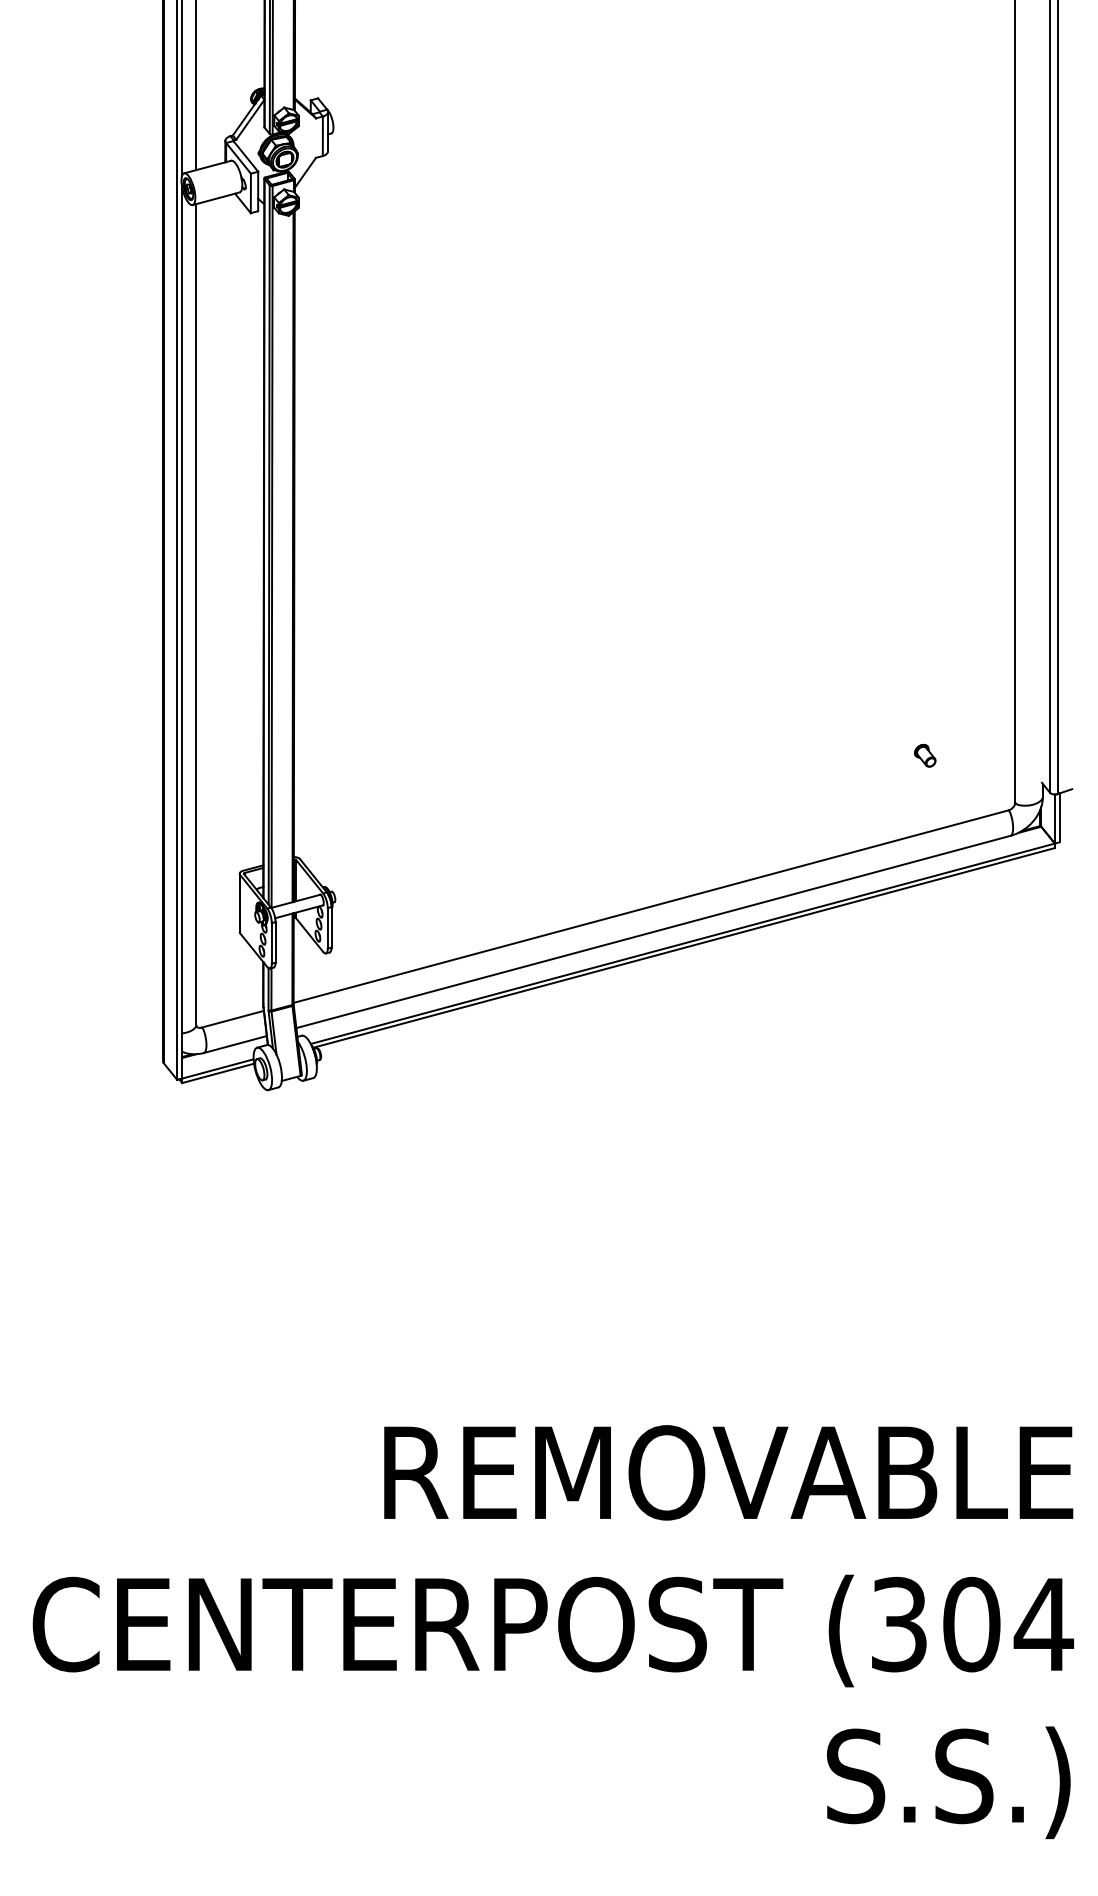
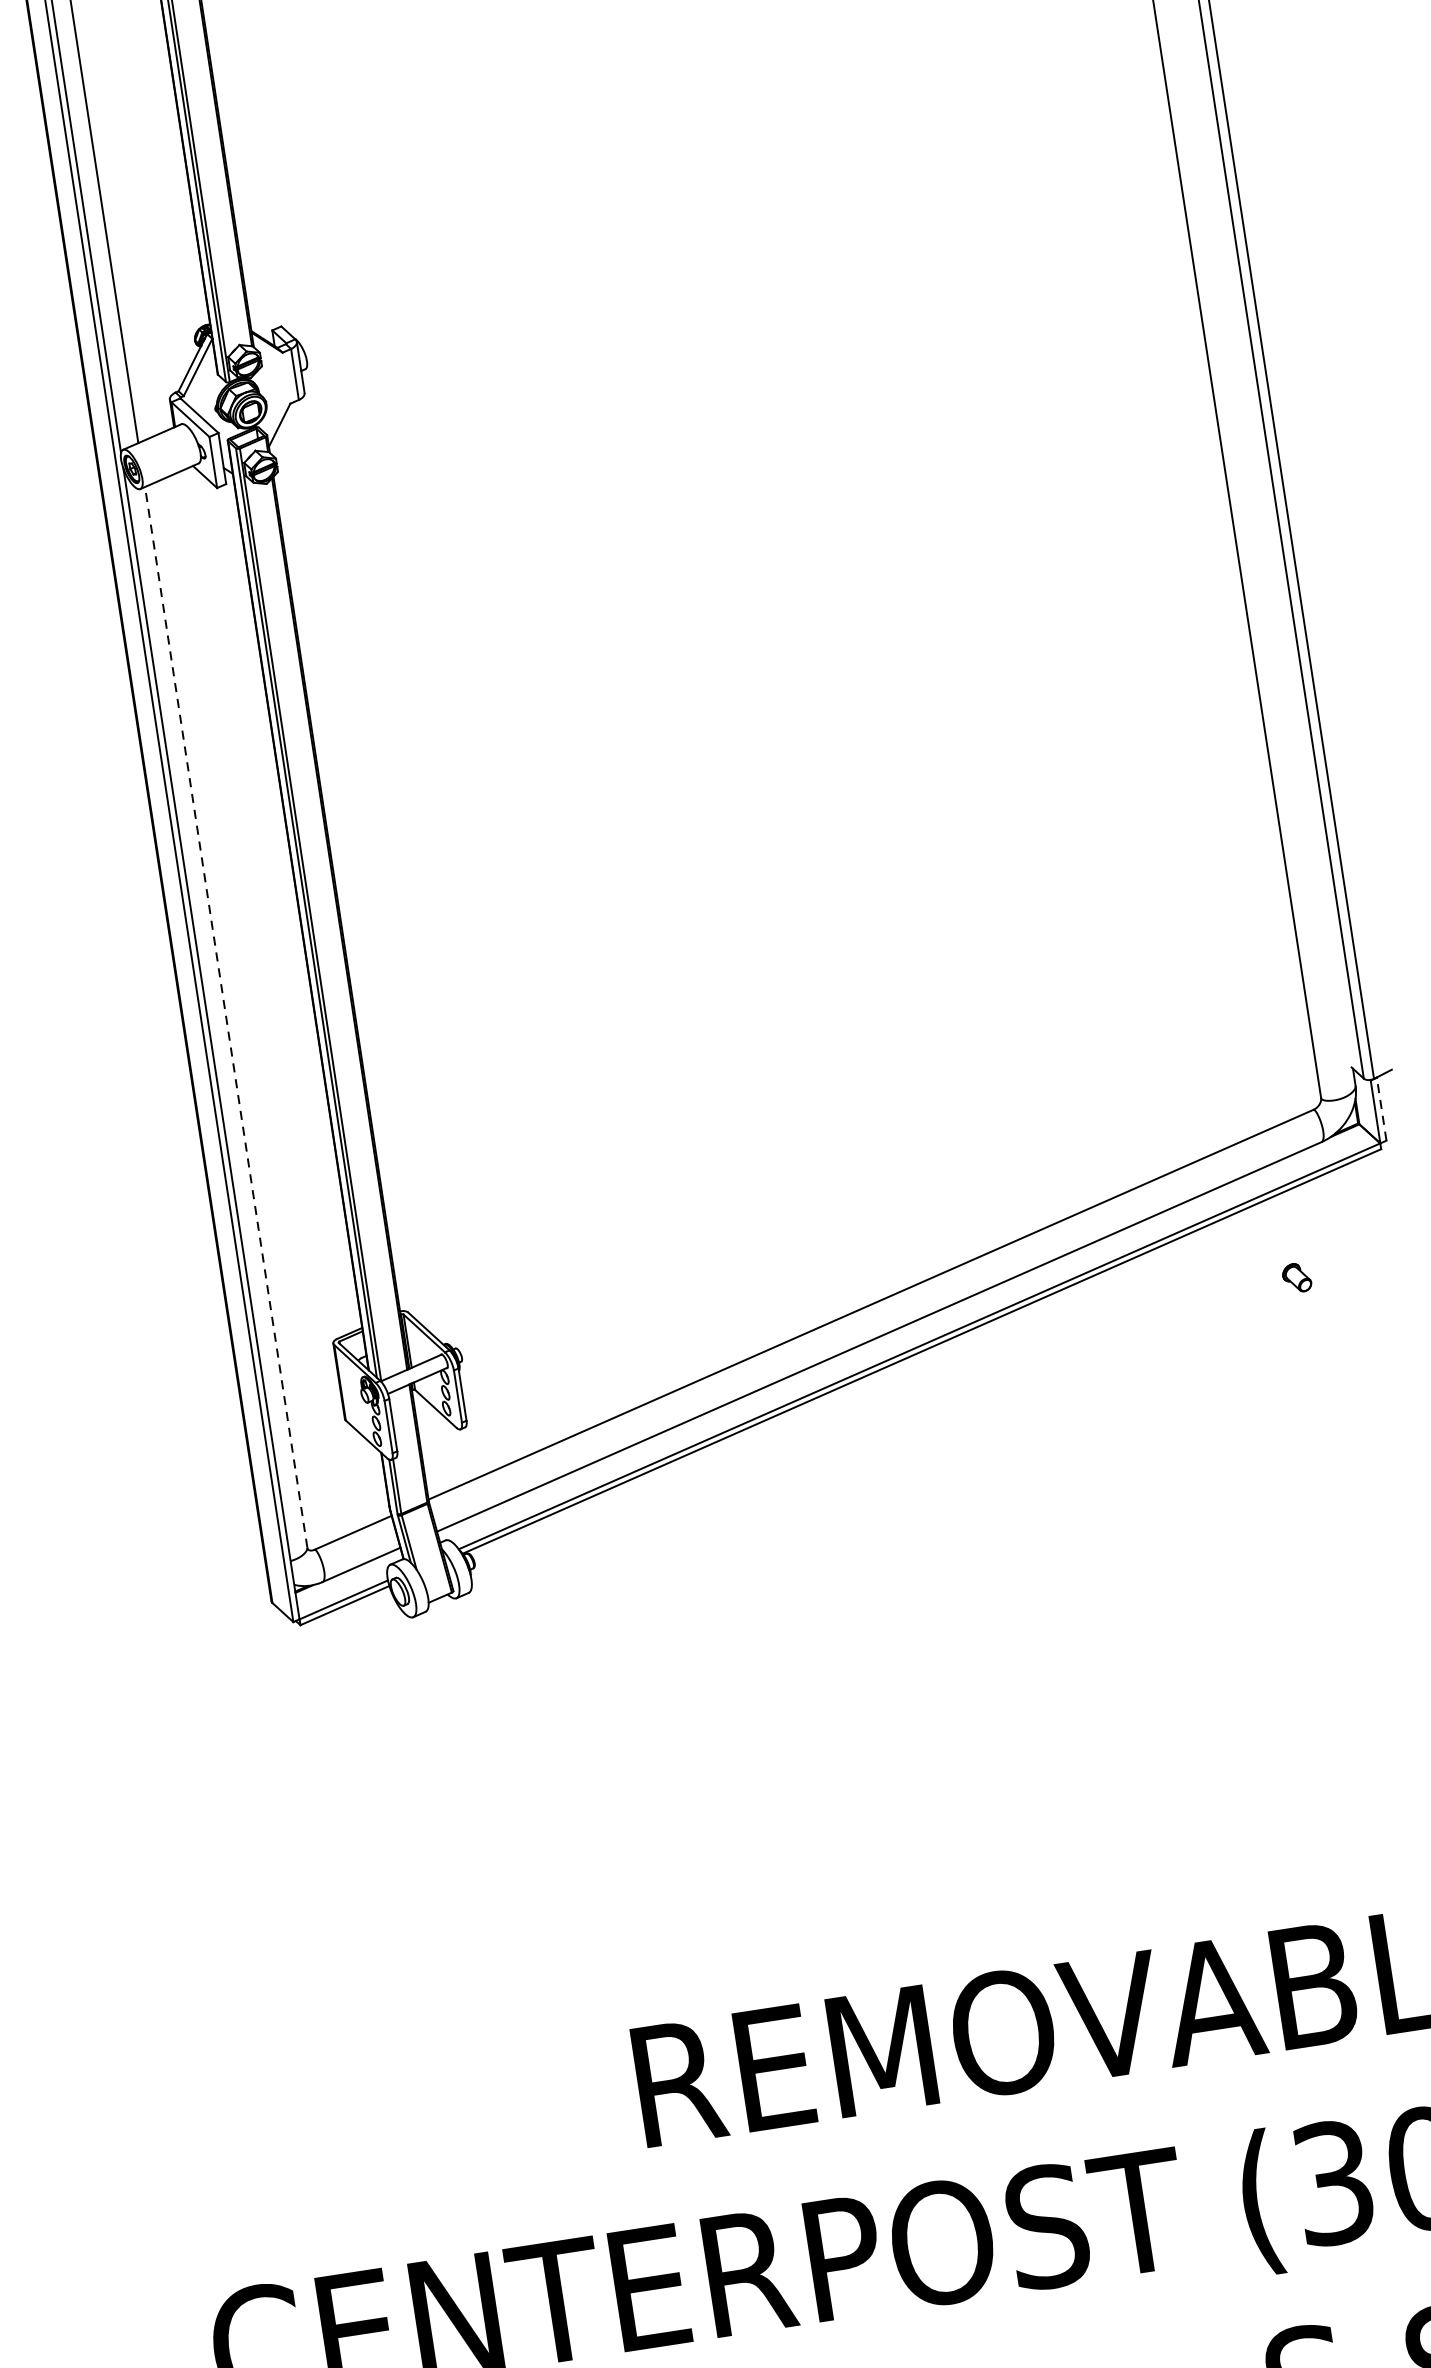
line: (196, 614) -> (226, 1017), solid -> dashed
part: (925, 755) -> (1297, 1277), moved
line: (1059, 817) -> (1381, 1108), solid -> dashed

